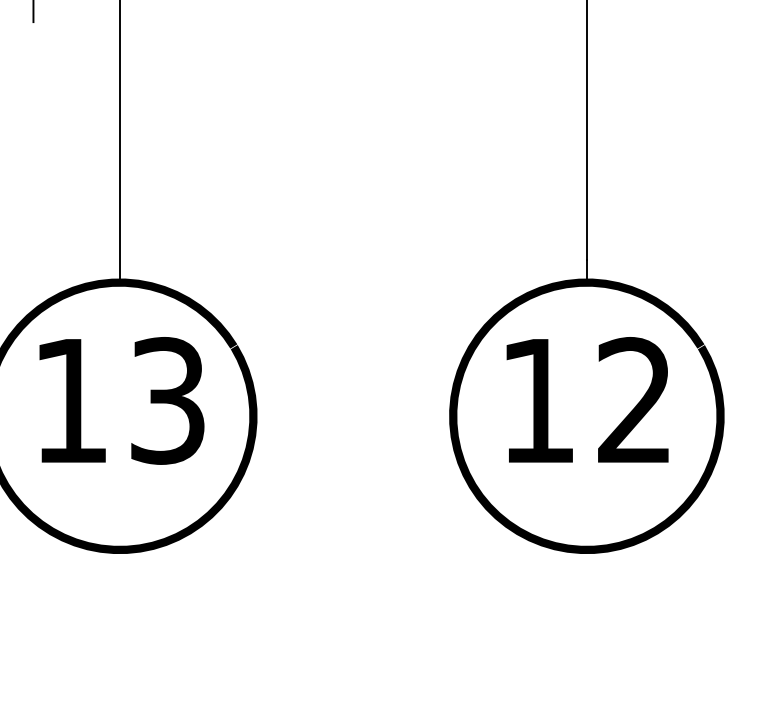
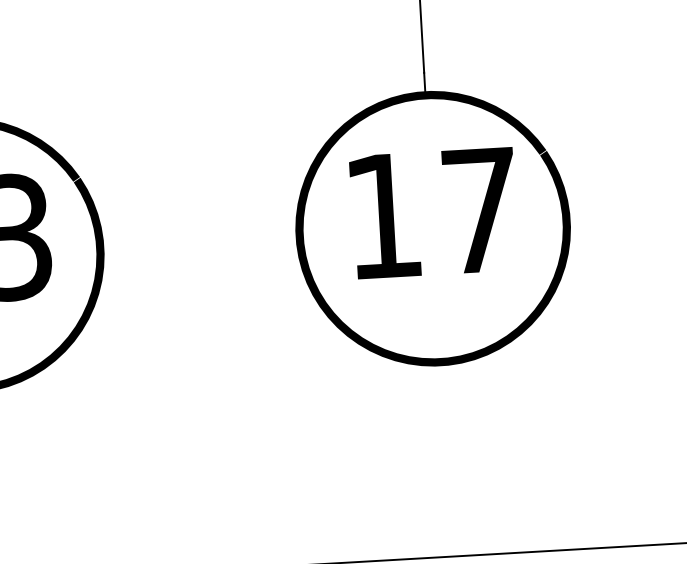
text: (634, 399) -> (479, 209), 12 -> 17

